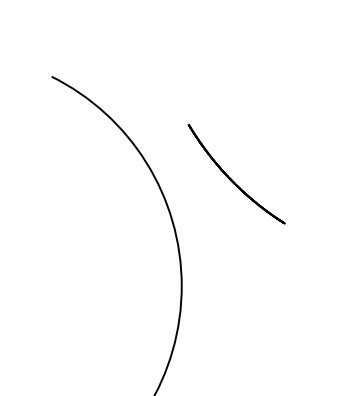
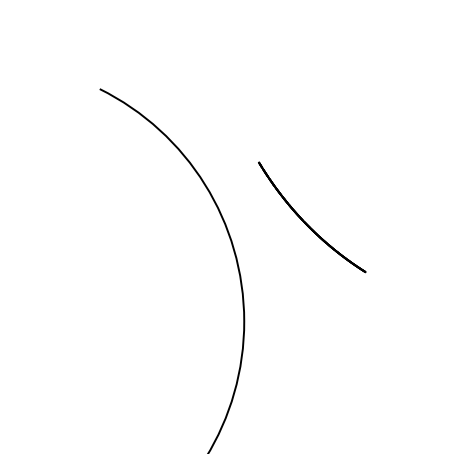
part: (231, 178) -> (306, 222), moved

